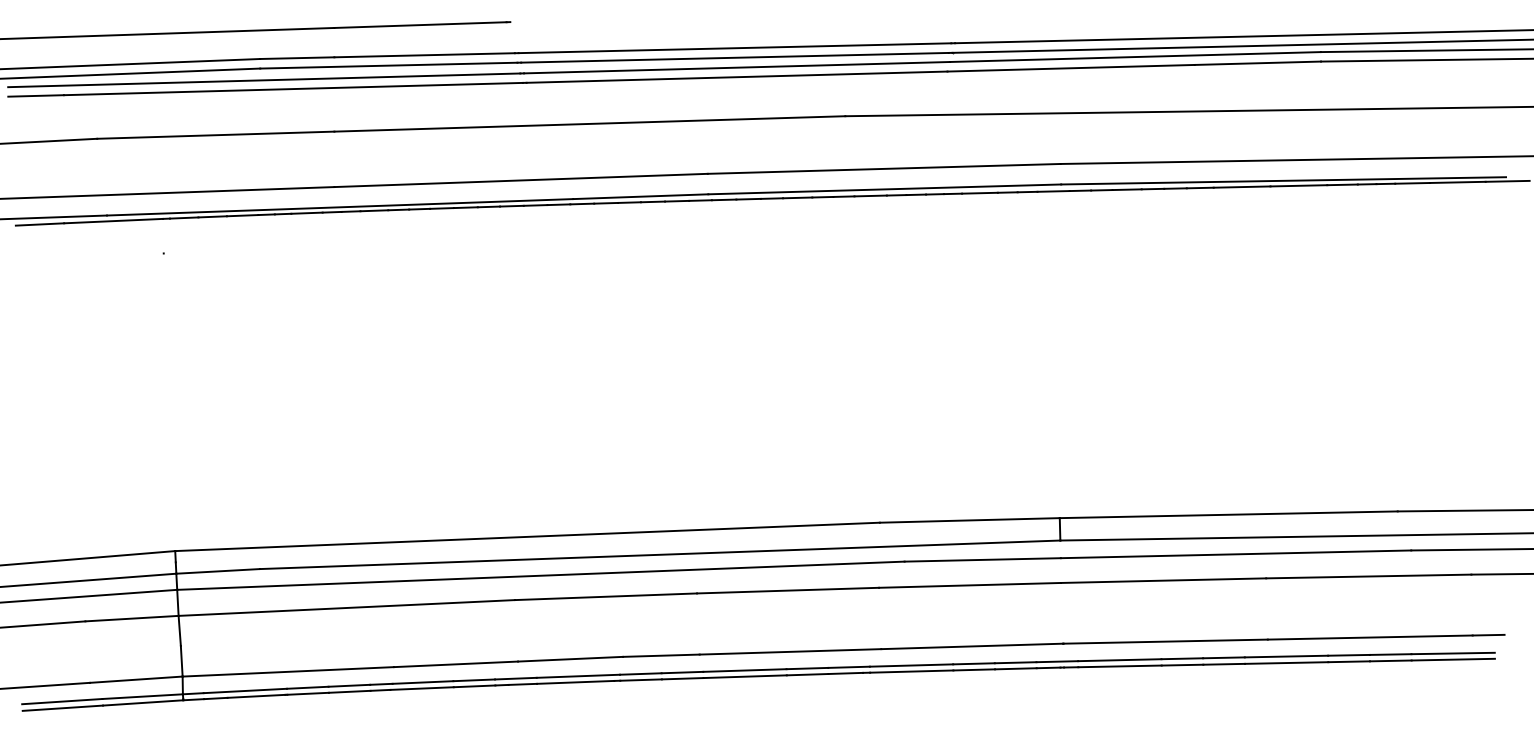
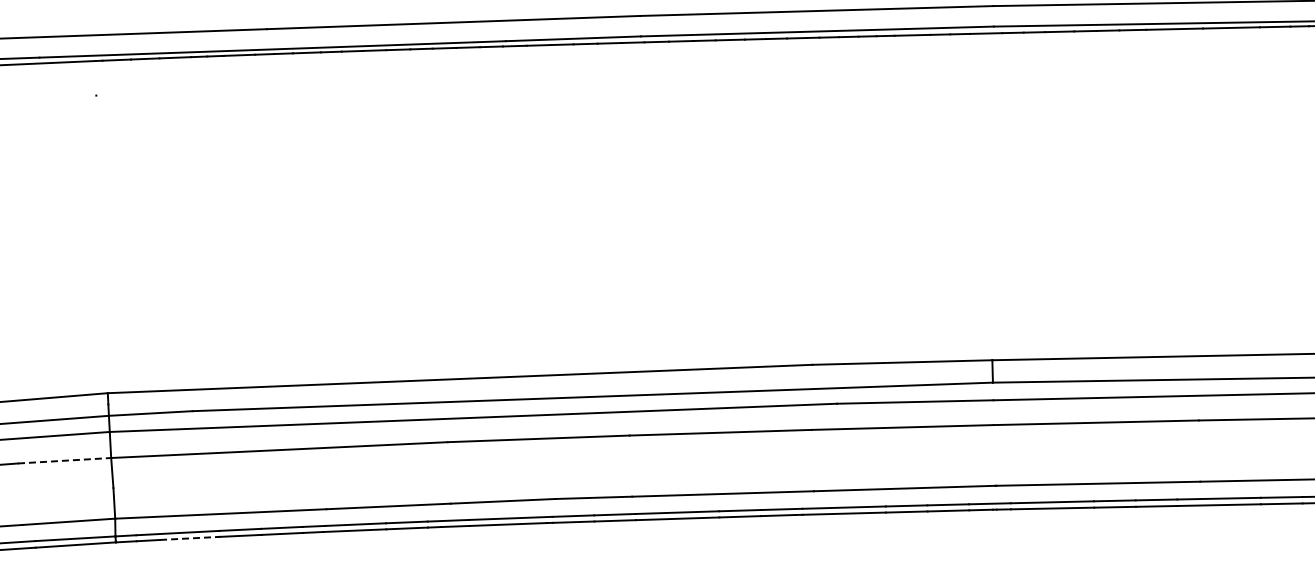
line: (132, 618) -> (65, 460), solid -> dashed
line: (256, 696) -> (189, 538), solid -> dashed

